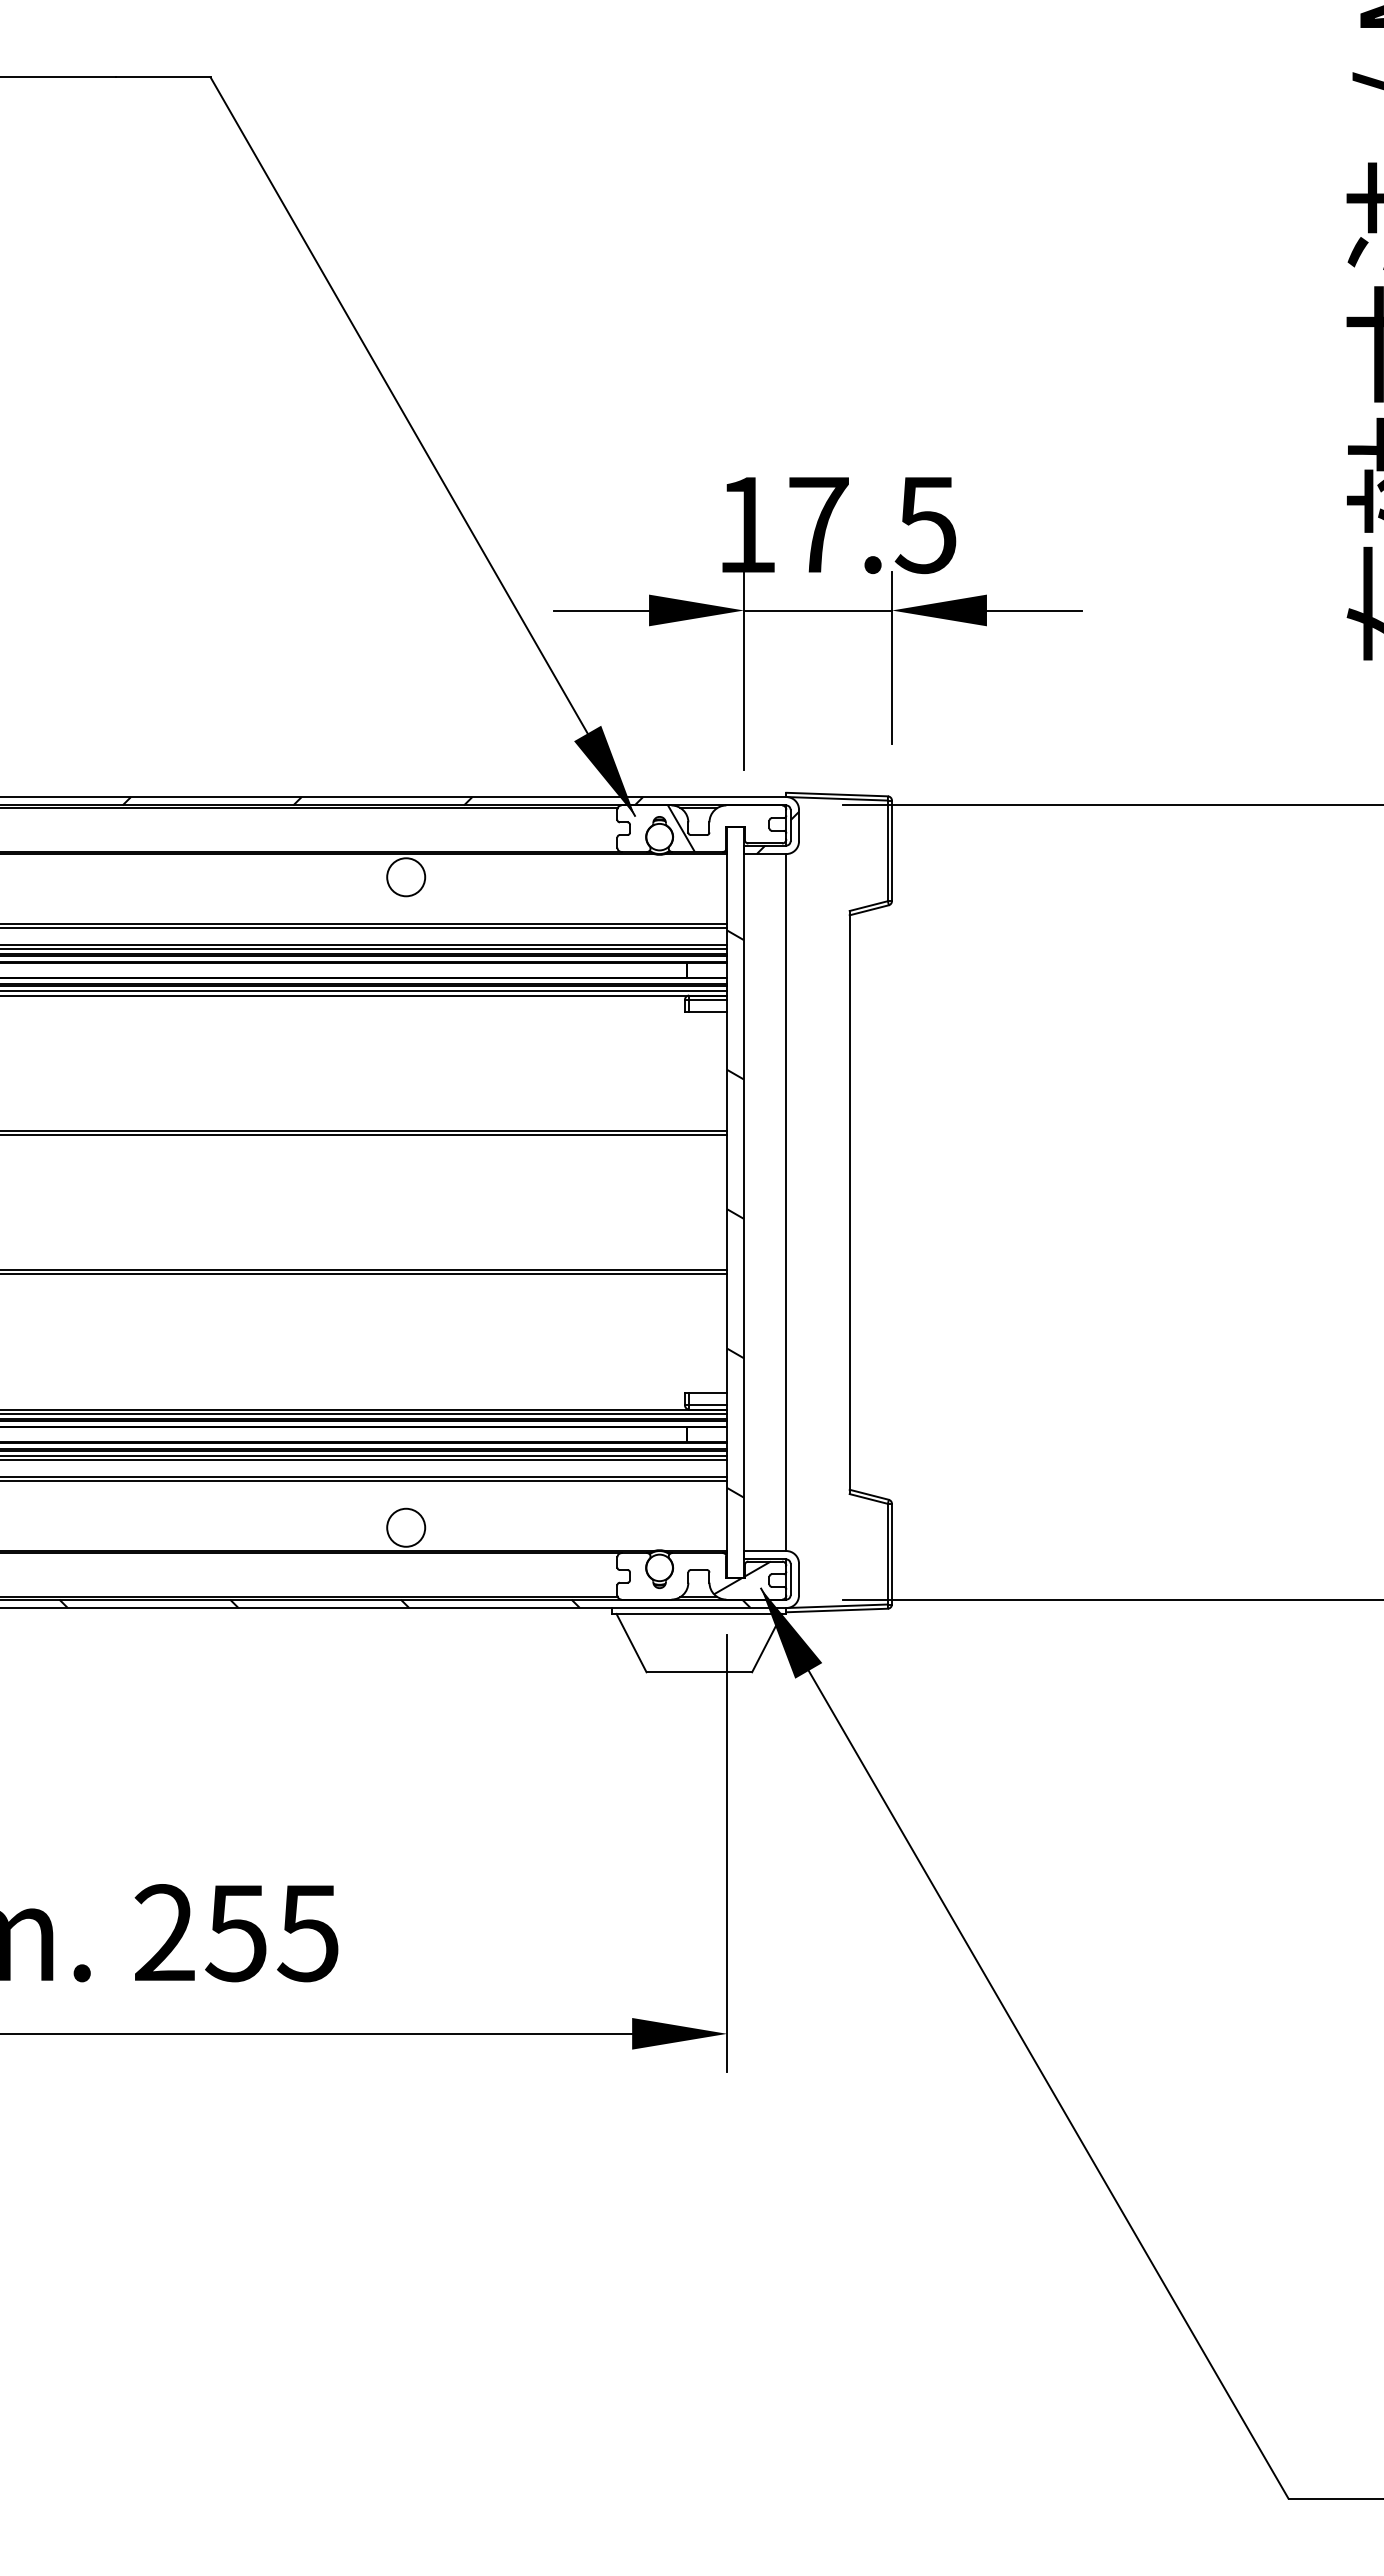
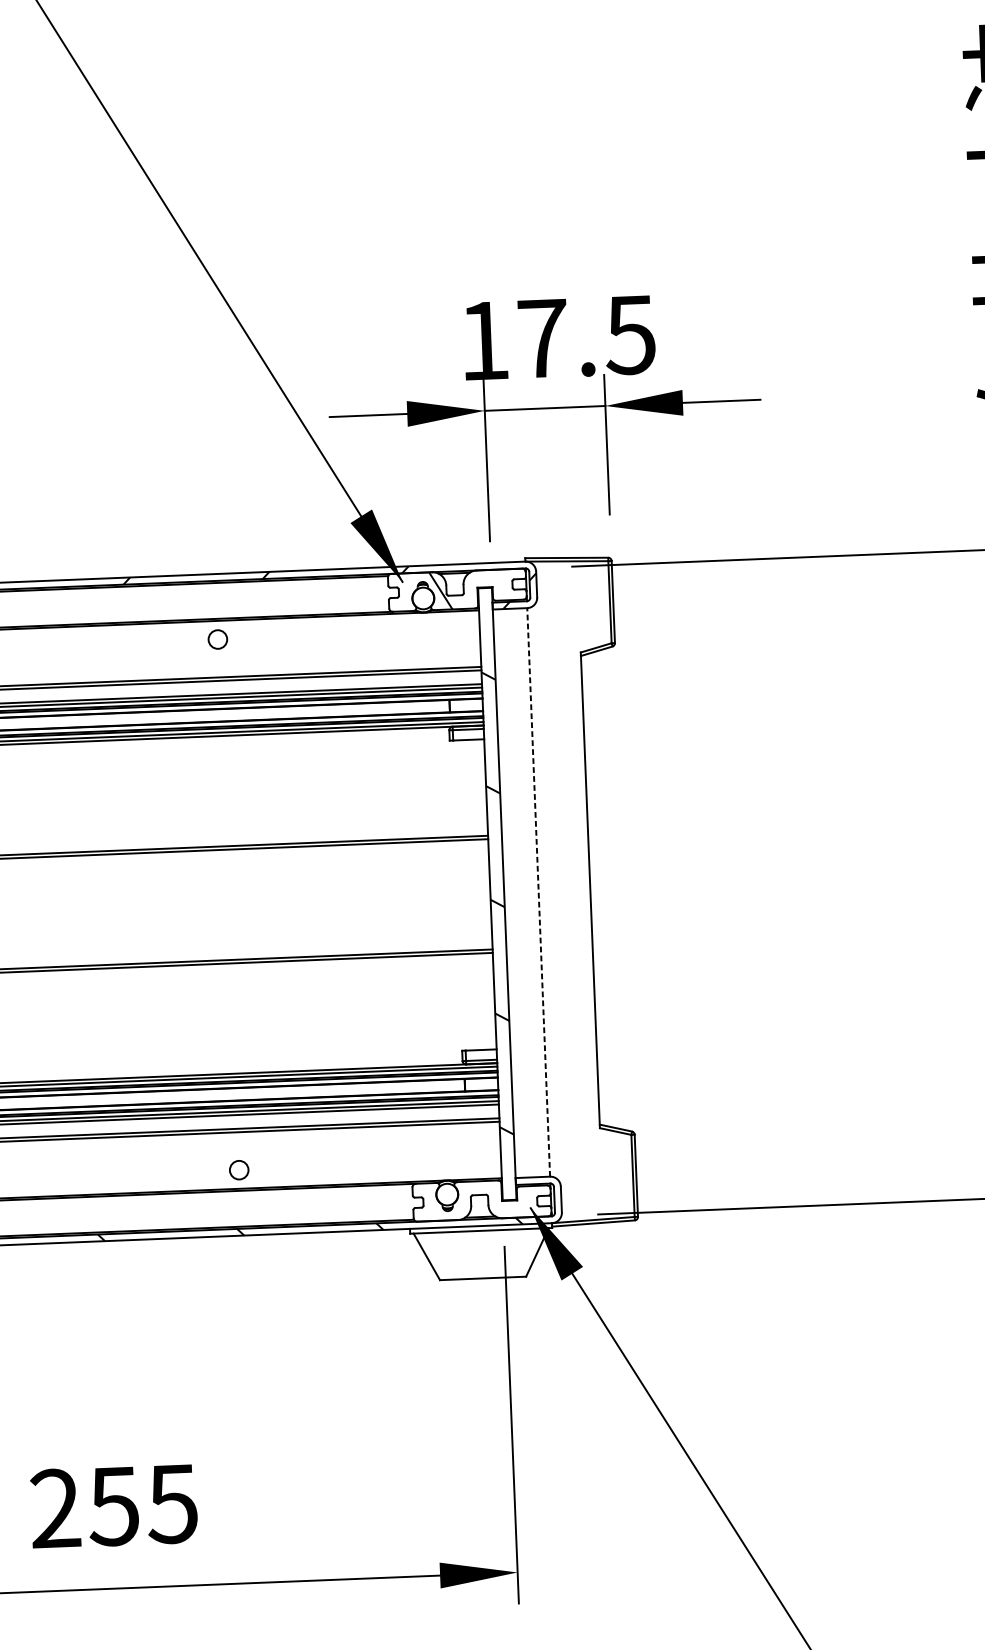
circle: (406, 877) -> (218, 639), size x0.6
line: (786, 1202) -> (538, 892), solid -> dashed
circle: (406, 1527) -> (239, 1169), size x0.6
hatch: (742, 1577) -> (515, 1199), removed

